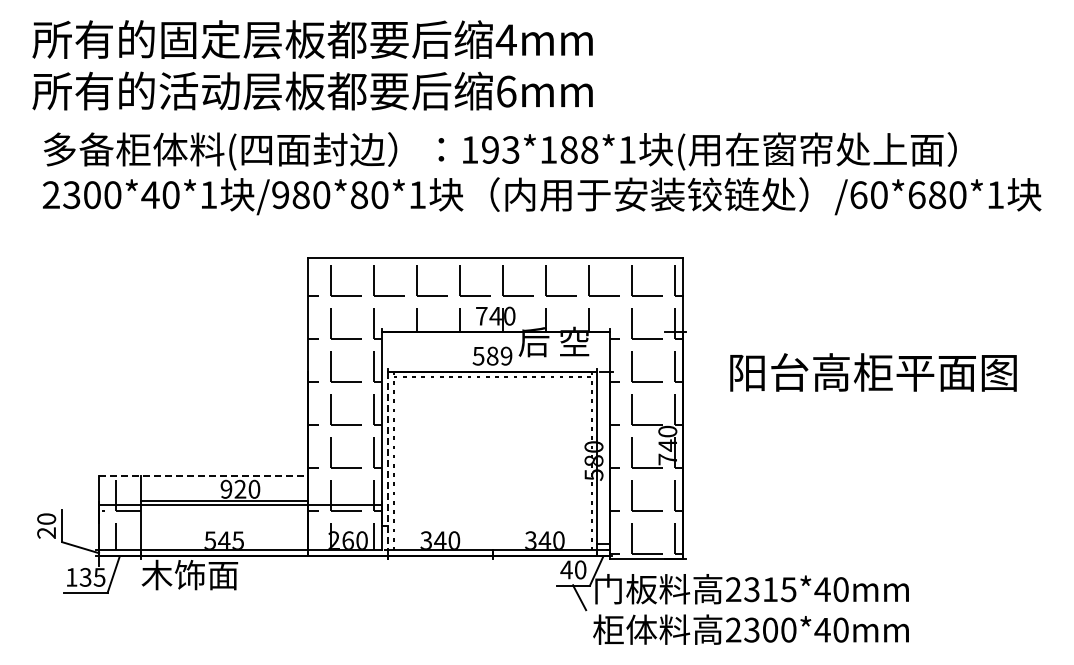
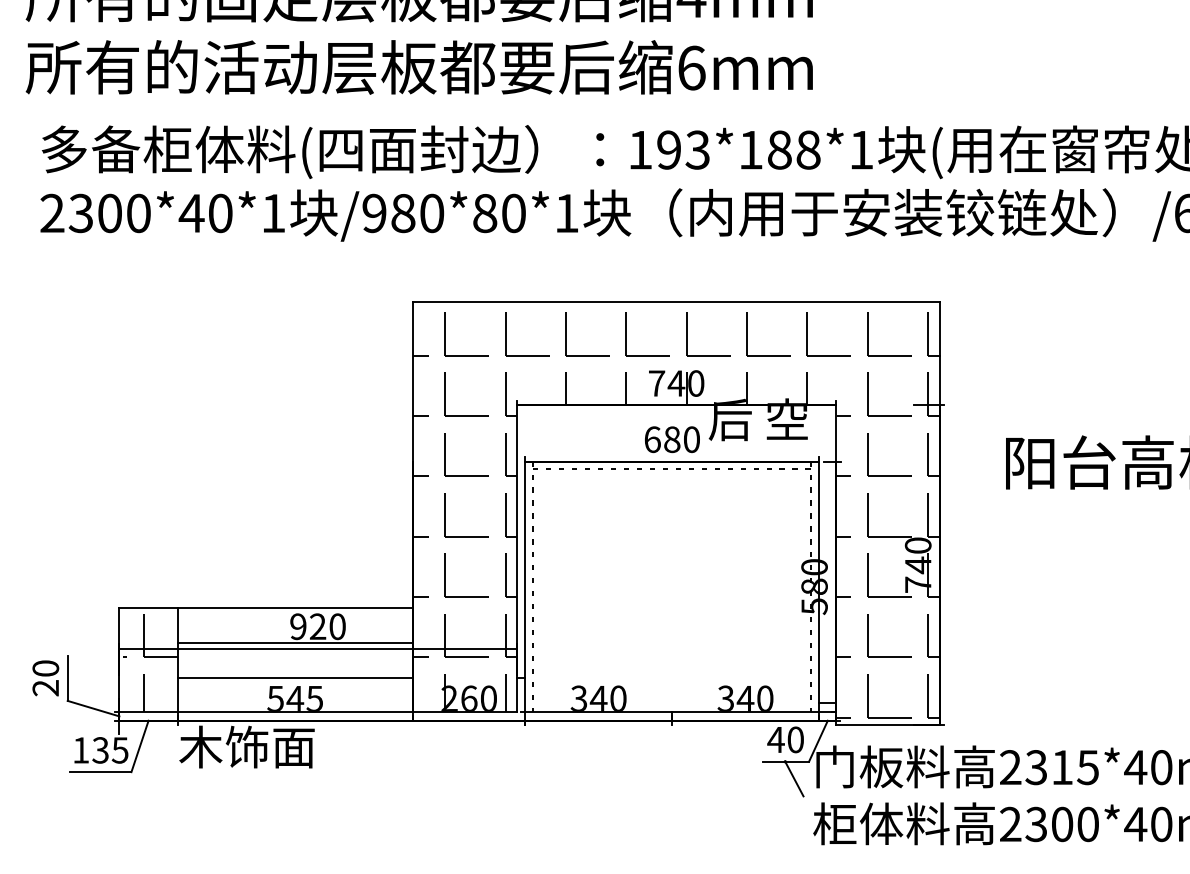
text: (492, 355) -> (672, 438), 589 -> 680
line: (388, 464) -> (525, 591), dashed -> solid
line: (203, 476) -> (266, 608), dashed -> solid
line: (224, 525) -> (295, 677), added

